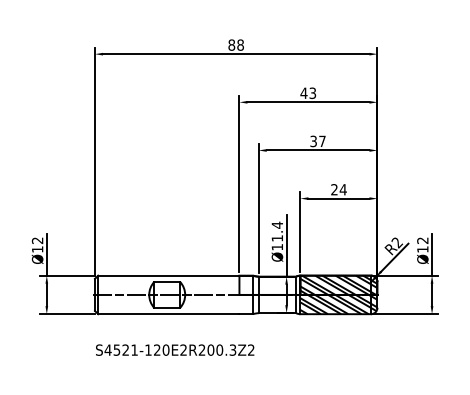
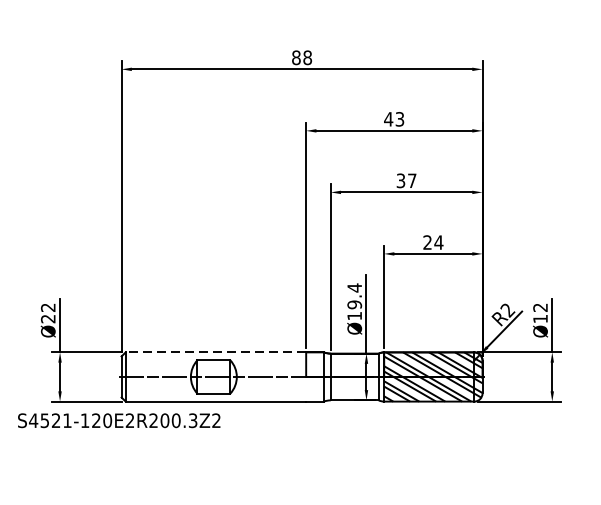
text: (277, 238) -> (354, 304), Ø11.4 -> Ø19.4
text: (37, 249) -> (48, 318), Ø12 -> Ø22
line: (168, 275) -> (215, 352), solid -> dashed
text: (175, 349) -> (119, 419), moved

